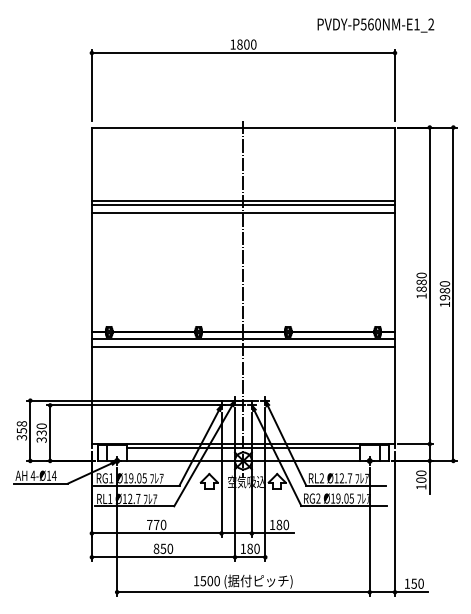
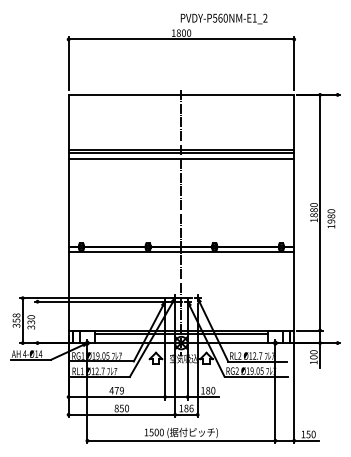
text: (375, 25) -> (223, 18), moved
line: (453, 293) -> (337, 218), removed
line: (243, 346) -> (181, 257), removed
line: (50, 432) -> (37, 321), removed
text: (156, 525) -> (116, 391), 770 -> 479
text: (256, 548) -> (191, 408), 180 -> 186

